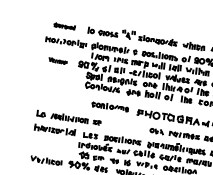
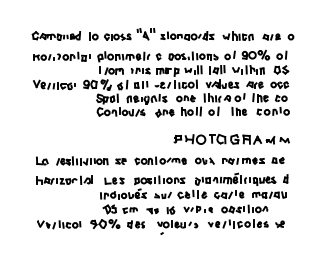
part: (64, 26) -> (55, 35), size x1.67
part: (58, 60) -> (54, 84), size x1.67
part: (110, 106) -> (160, 160), moved

